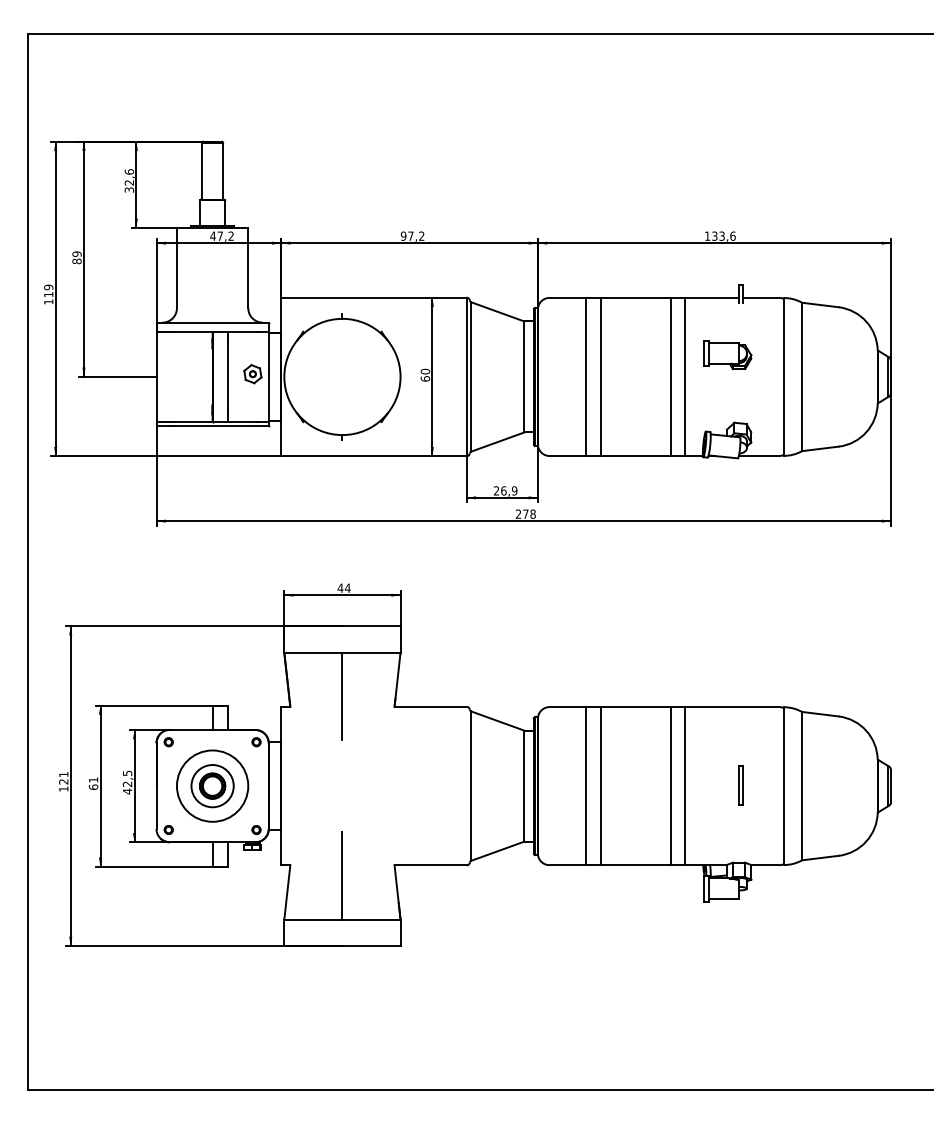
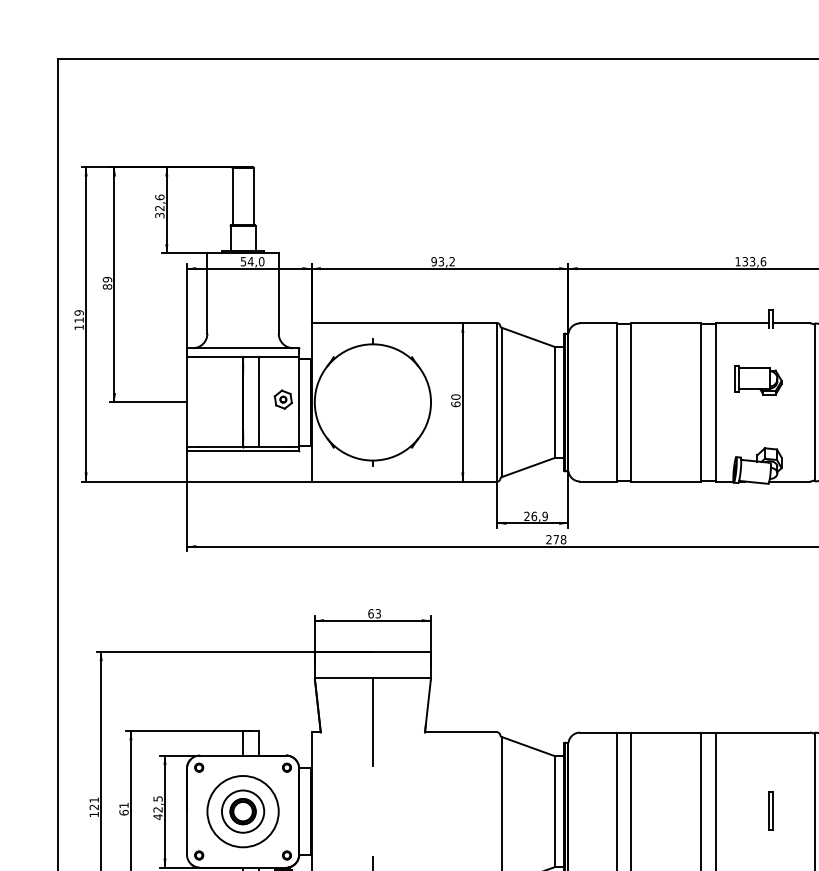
text: (221, 235) -> (251, 261), 47,2 -> 54,0
text: (410, 235) -> (440, 261), 97,2 -> 93,2
text: (343, 587) -> (373, 613), 44 -> 63

